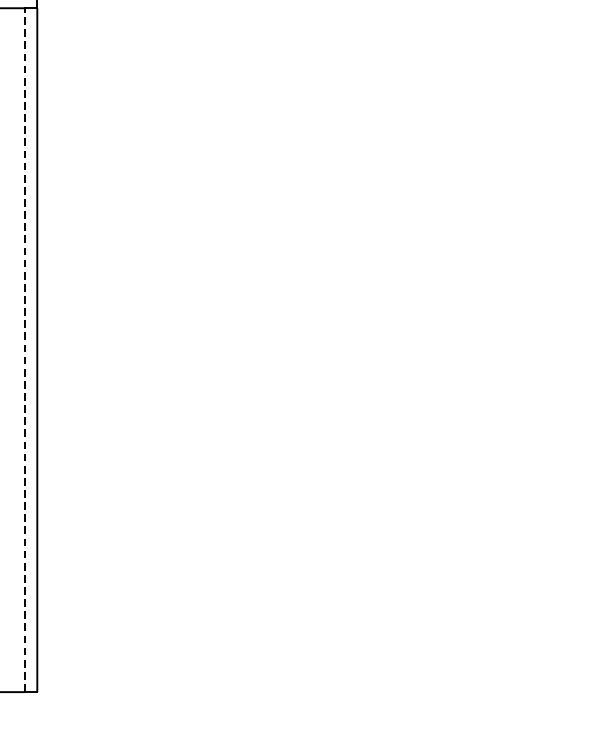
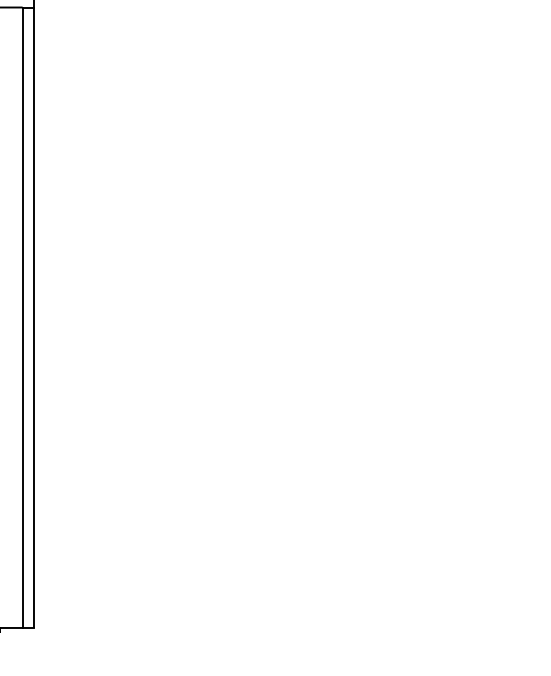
line: (24, 349) -> (22, 317), dashed -> solid

